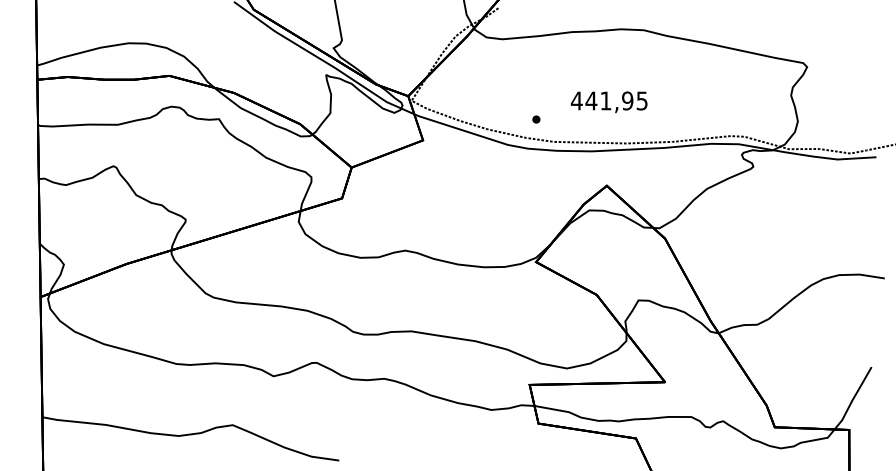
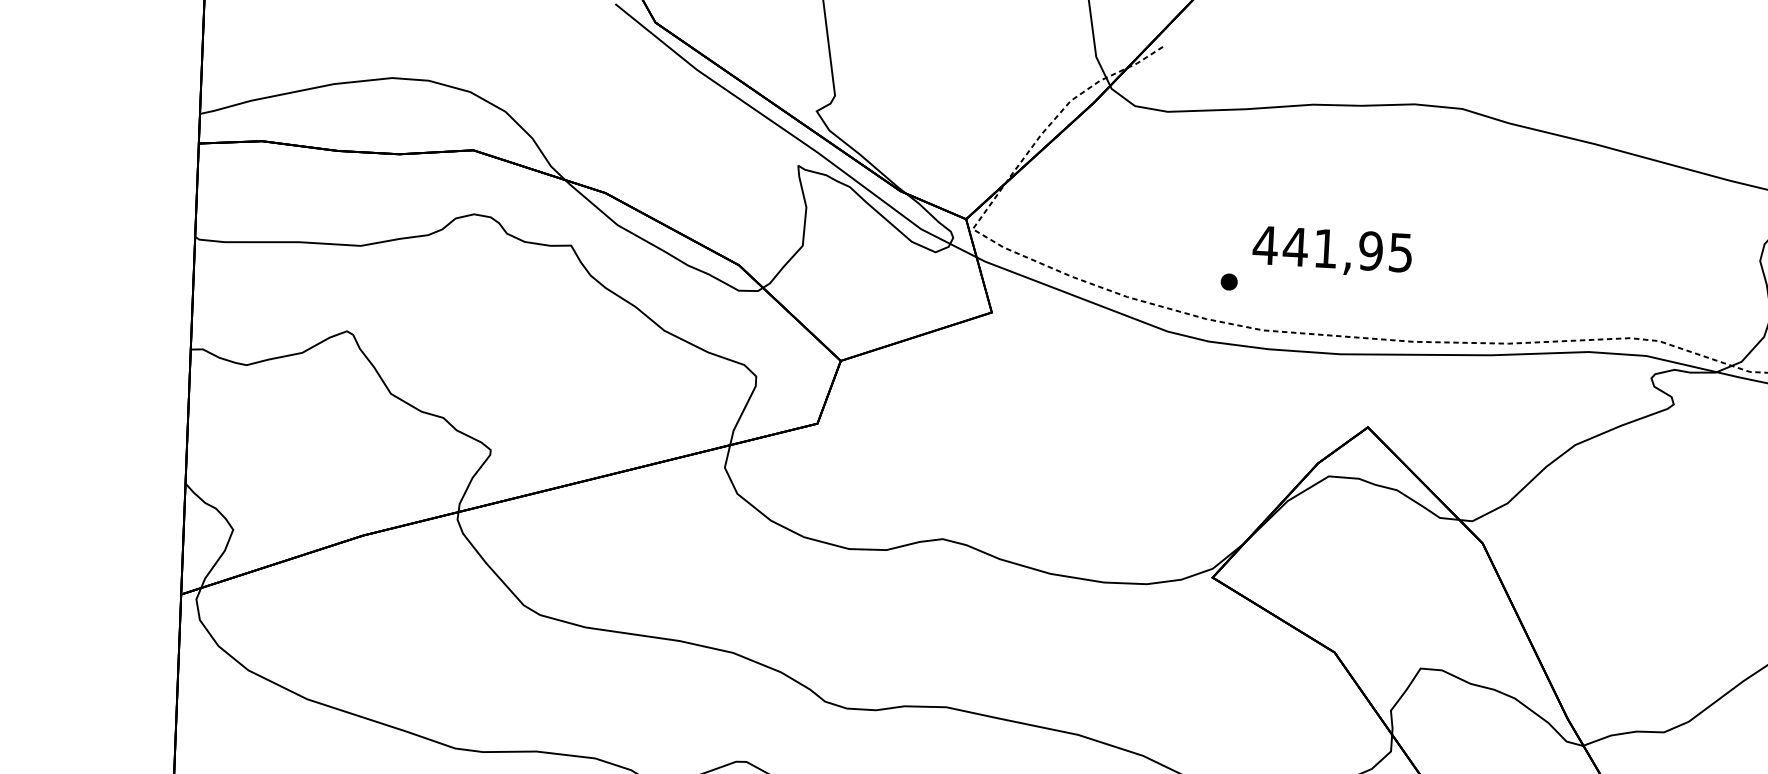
text: (608, 102) -> (1330, 252), moved

